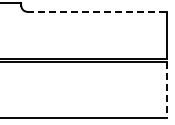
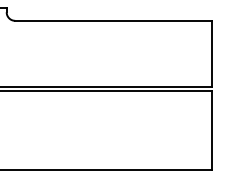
line: (97, 11) -> (114, 20), dashed -> solid
line: (166, 90) -> (211, 131), dashed -> solid

